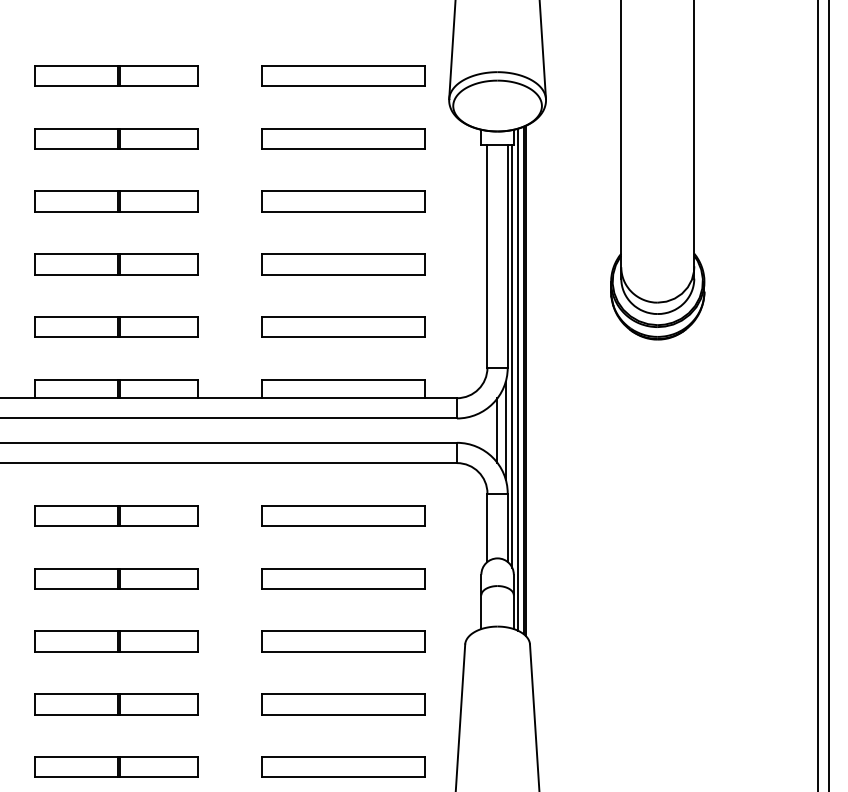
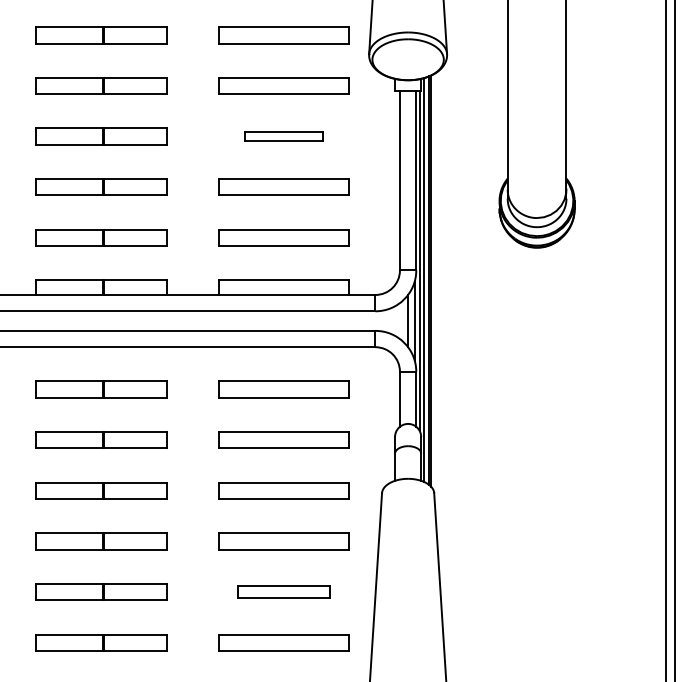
part: (342, 201) -> (283, 136), size x0.6
part: (342, 766) -> (283, 591), size x0.7

